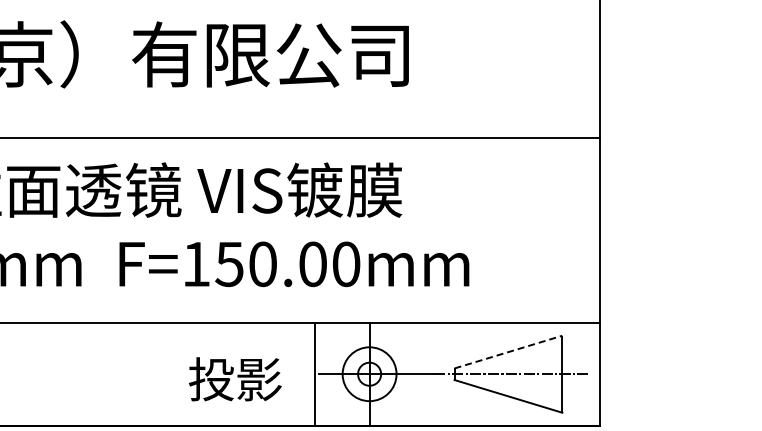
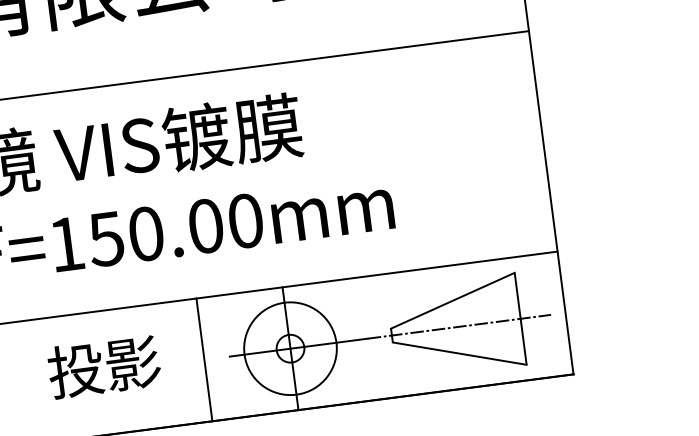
line: (508, 351) -> (452, 300), dashed -> solid
line: (314, 373) -> (204, 359), moved
circle: (369, 373) -> (290, 347), size x1.43
text: (235, 379) -> (104, 367), moved

